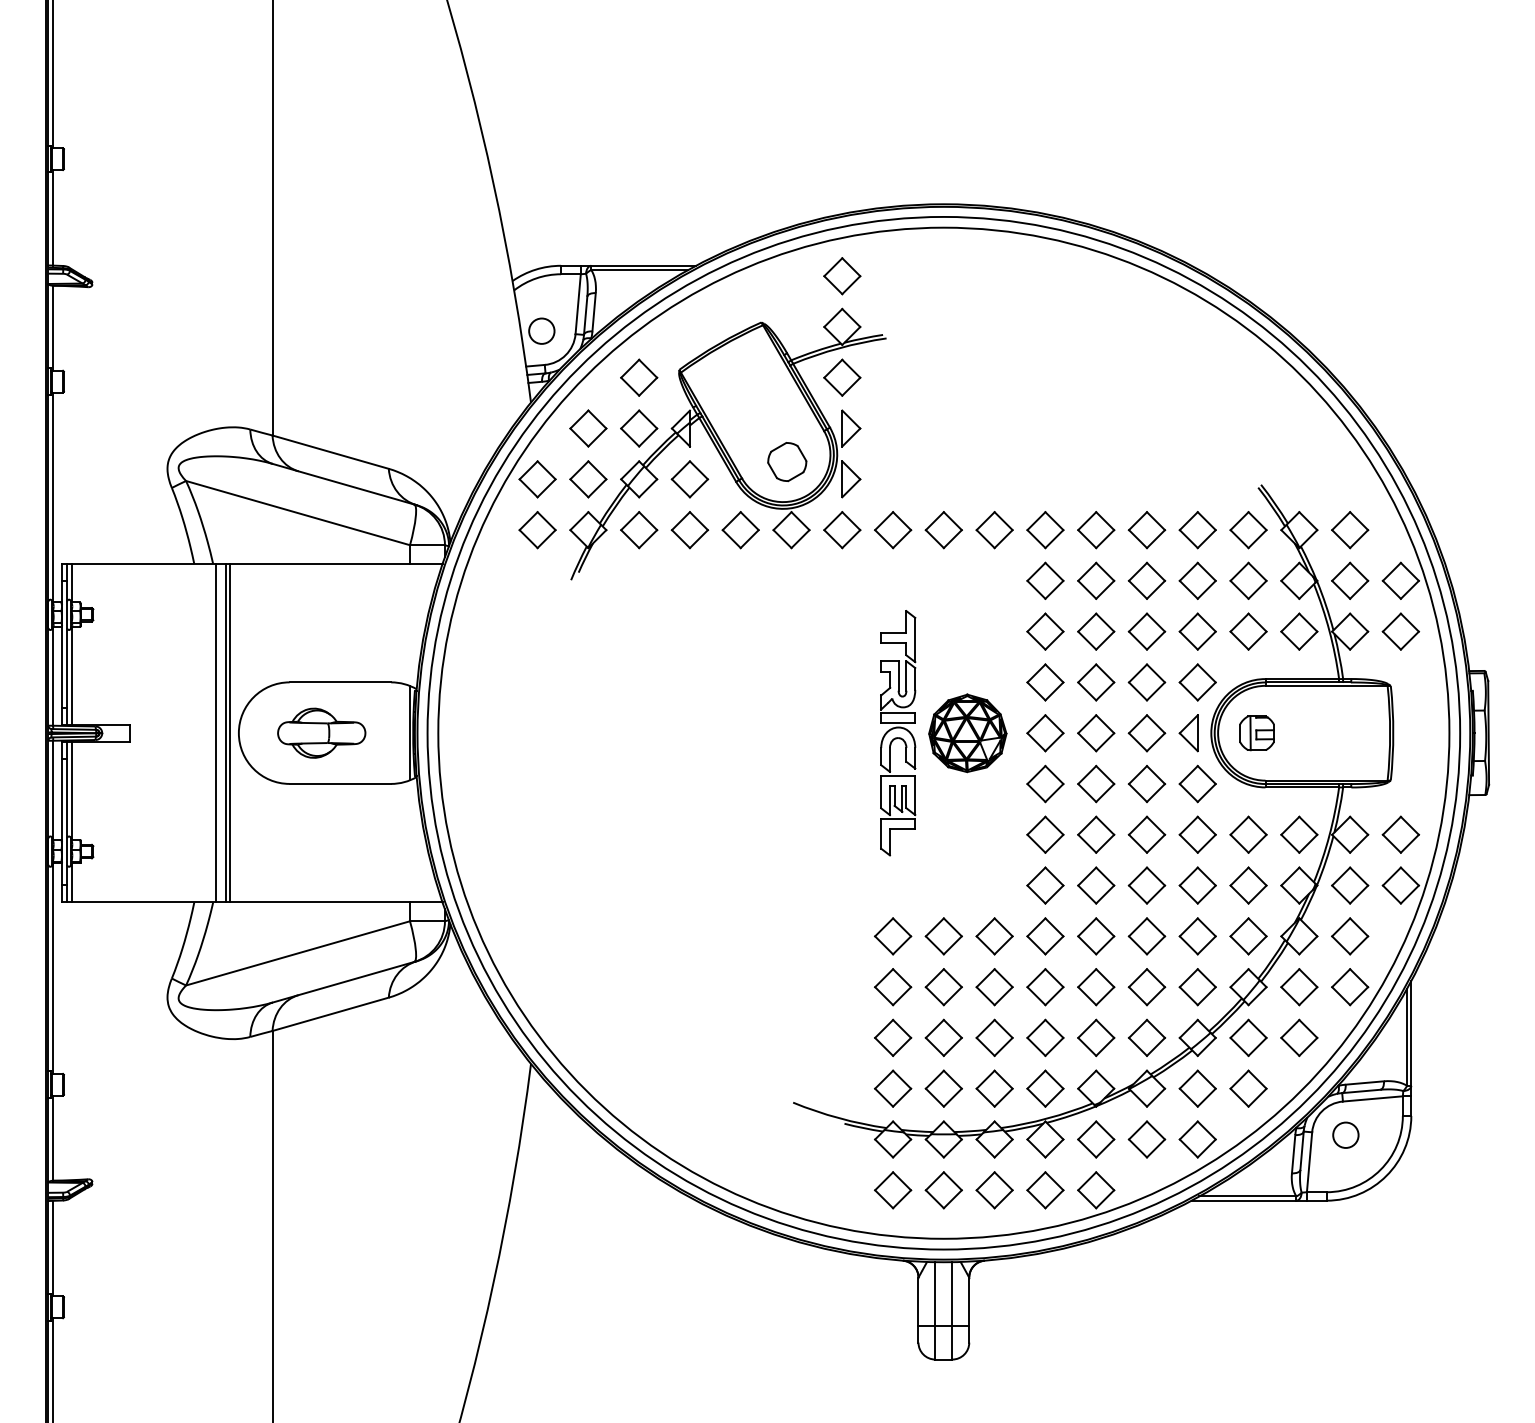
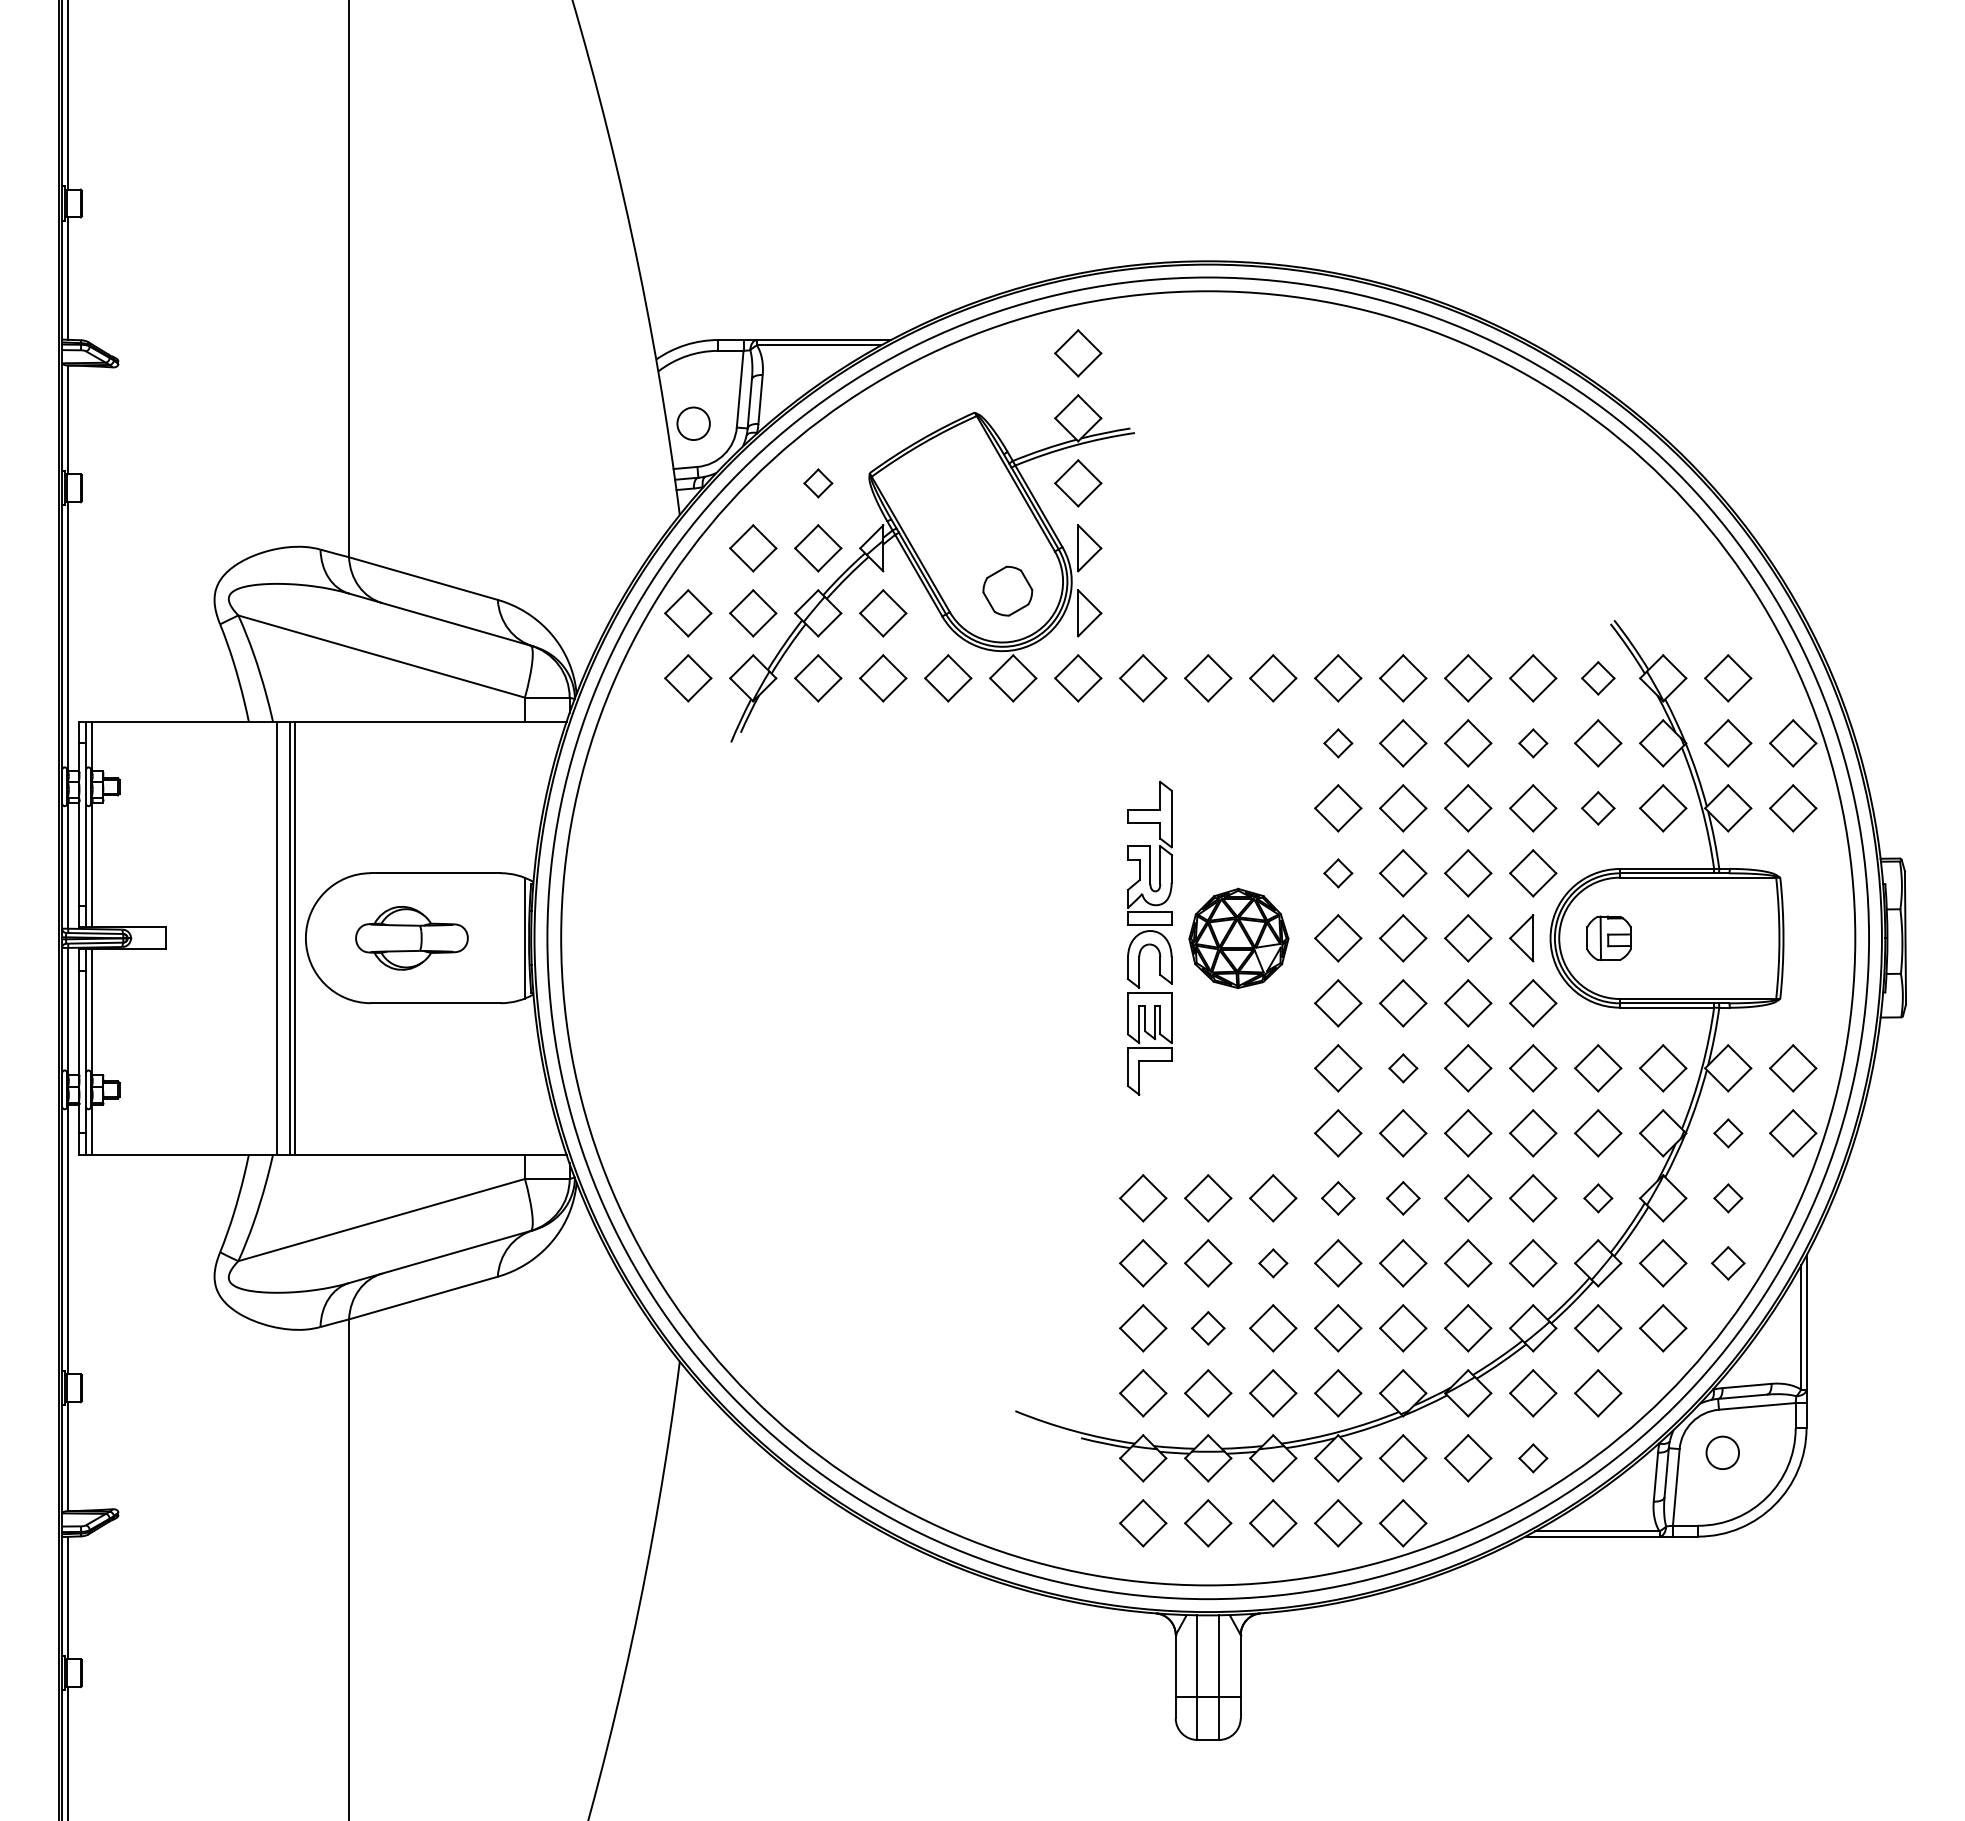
part: (639, 377) -> (818, 483), size x0.6
part: (1248, 530) -> (1598, 678), size x0.7
part: (1045, 581) -> (1338, 743), size x0.6
part: (1197, 581) -> (1533, 743), size x0.6
part: (1248, 631) -> (1598, 808), size x0.7
part: (1045, 682) -> (1338, 873), size x0.6
part: (1096, 834) -> (1403, 1068), size x0.6
part: (1350, 885) -> (1728, 1133), size x0.6
part: (1045, 936) -> (1338, 1198), size x0.7
part: (1096, 936) -> (1403, 1198), size x0.7
part: (1248, 936) -> (1598, 1198), size x0.6
part: (1350, 936) -> (1728, 1198), size x0.6
part: (994, 987) -> (1273, 1263), size x0.6
part: (1350, 987) -> (1728, 1263), size x0.7
part: (944, 1038) -> (1208, 1328), size x0.7
part: (1197, 1139) -> (1533, 1458), size x0.6

